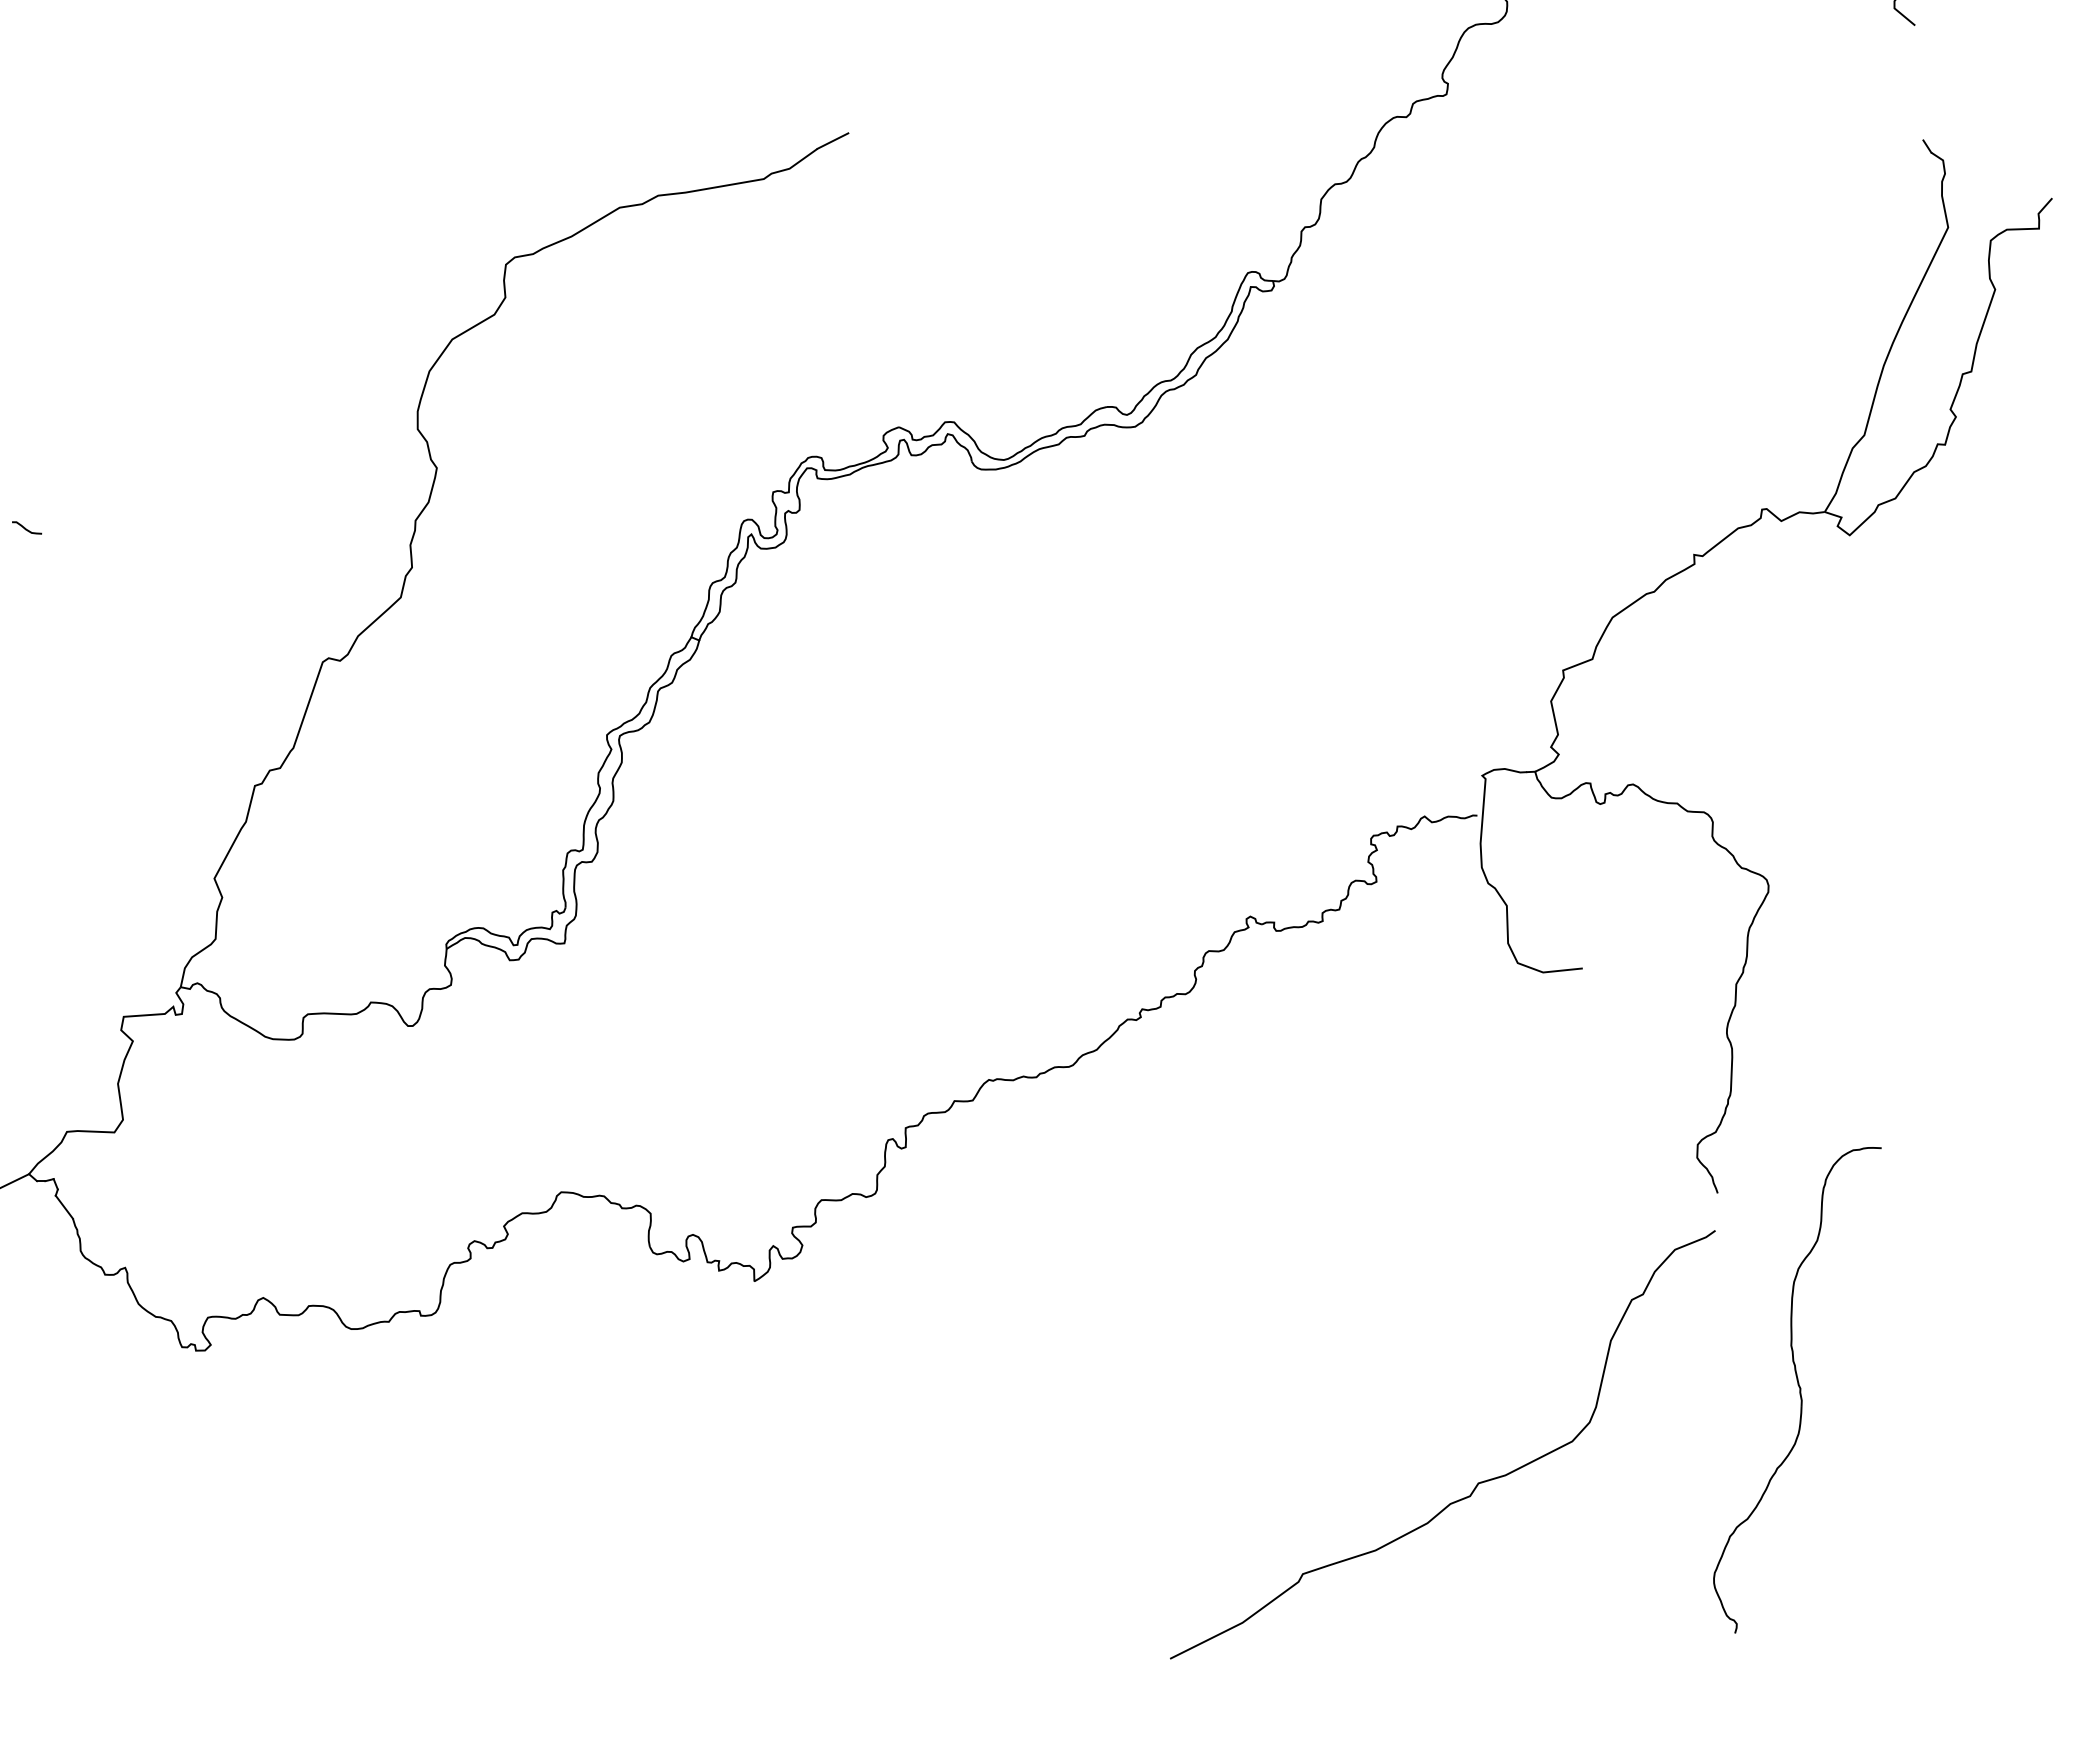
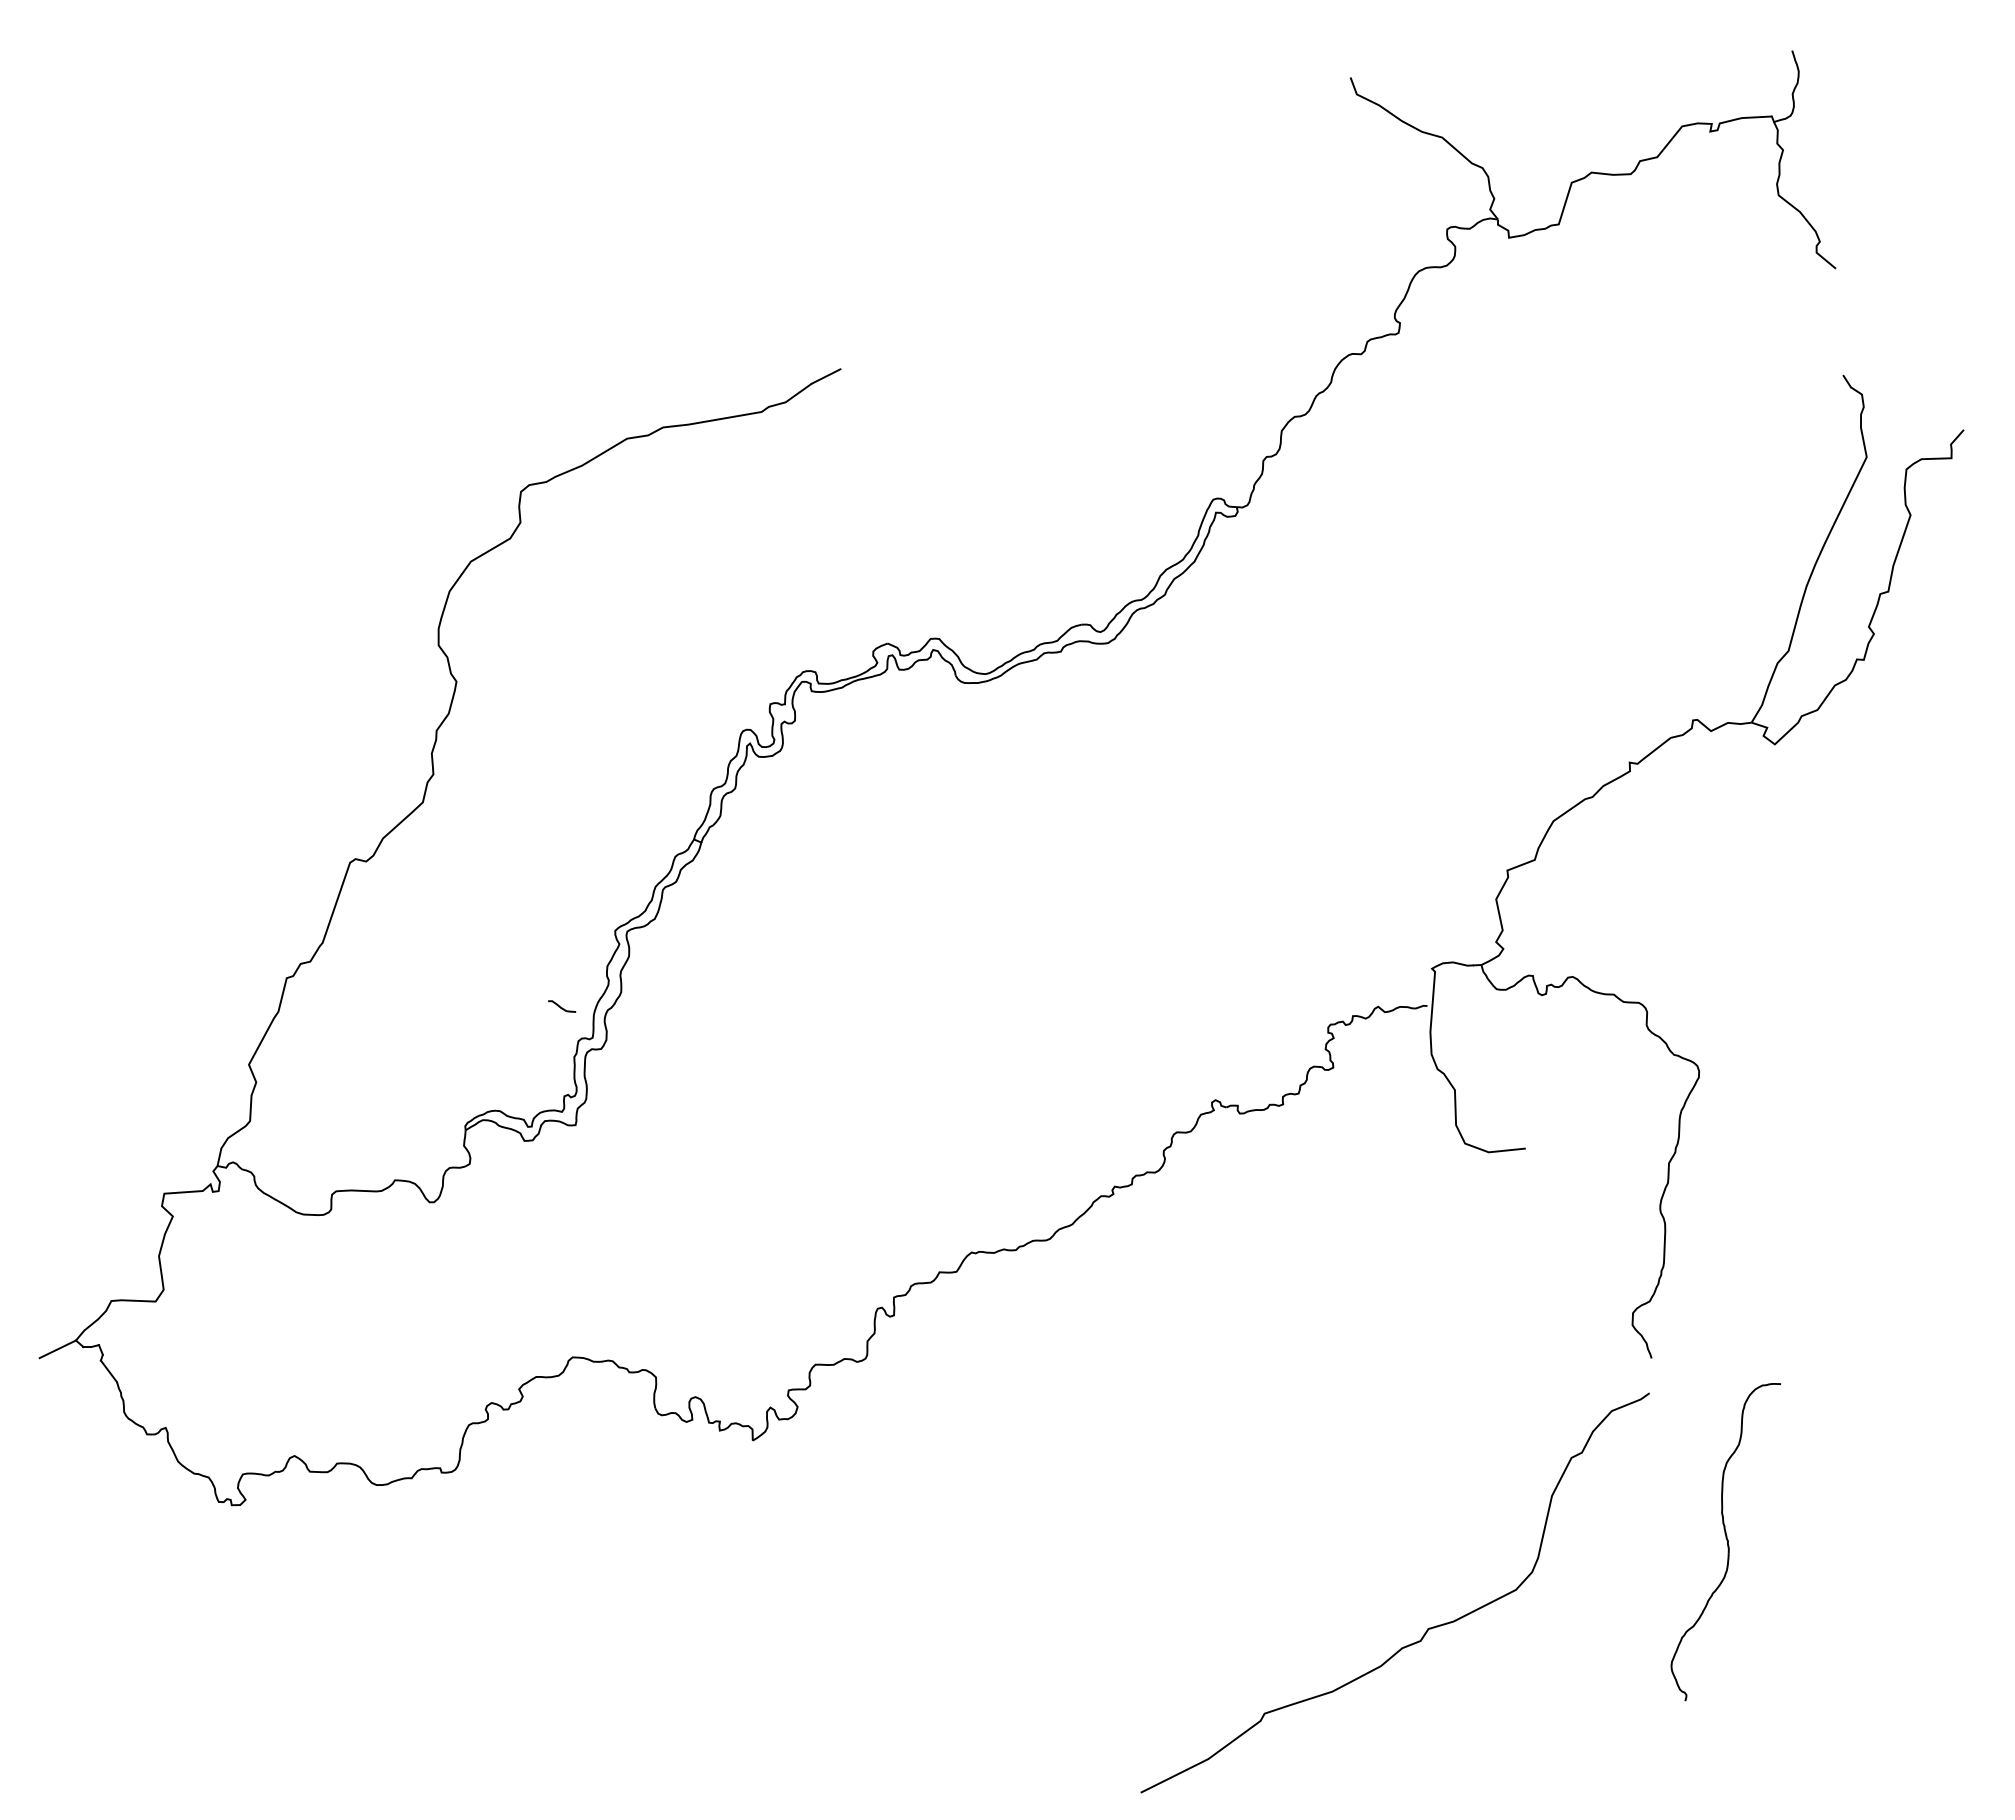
curve: (27, 528) -> (562, 1007), moved
part: (1796, 1390) -> (1725, 1542), size x0.7

